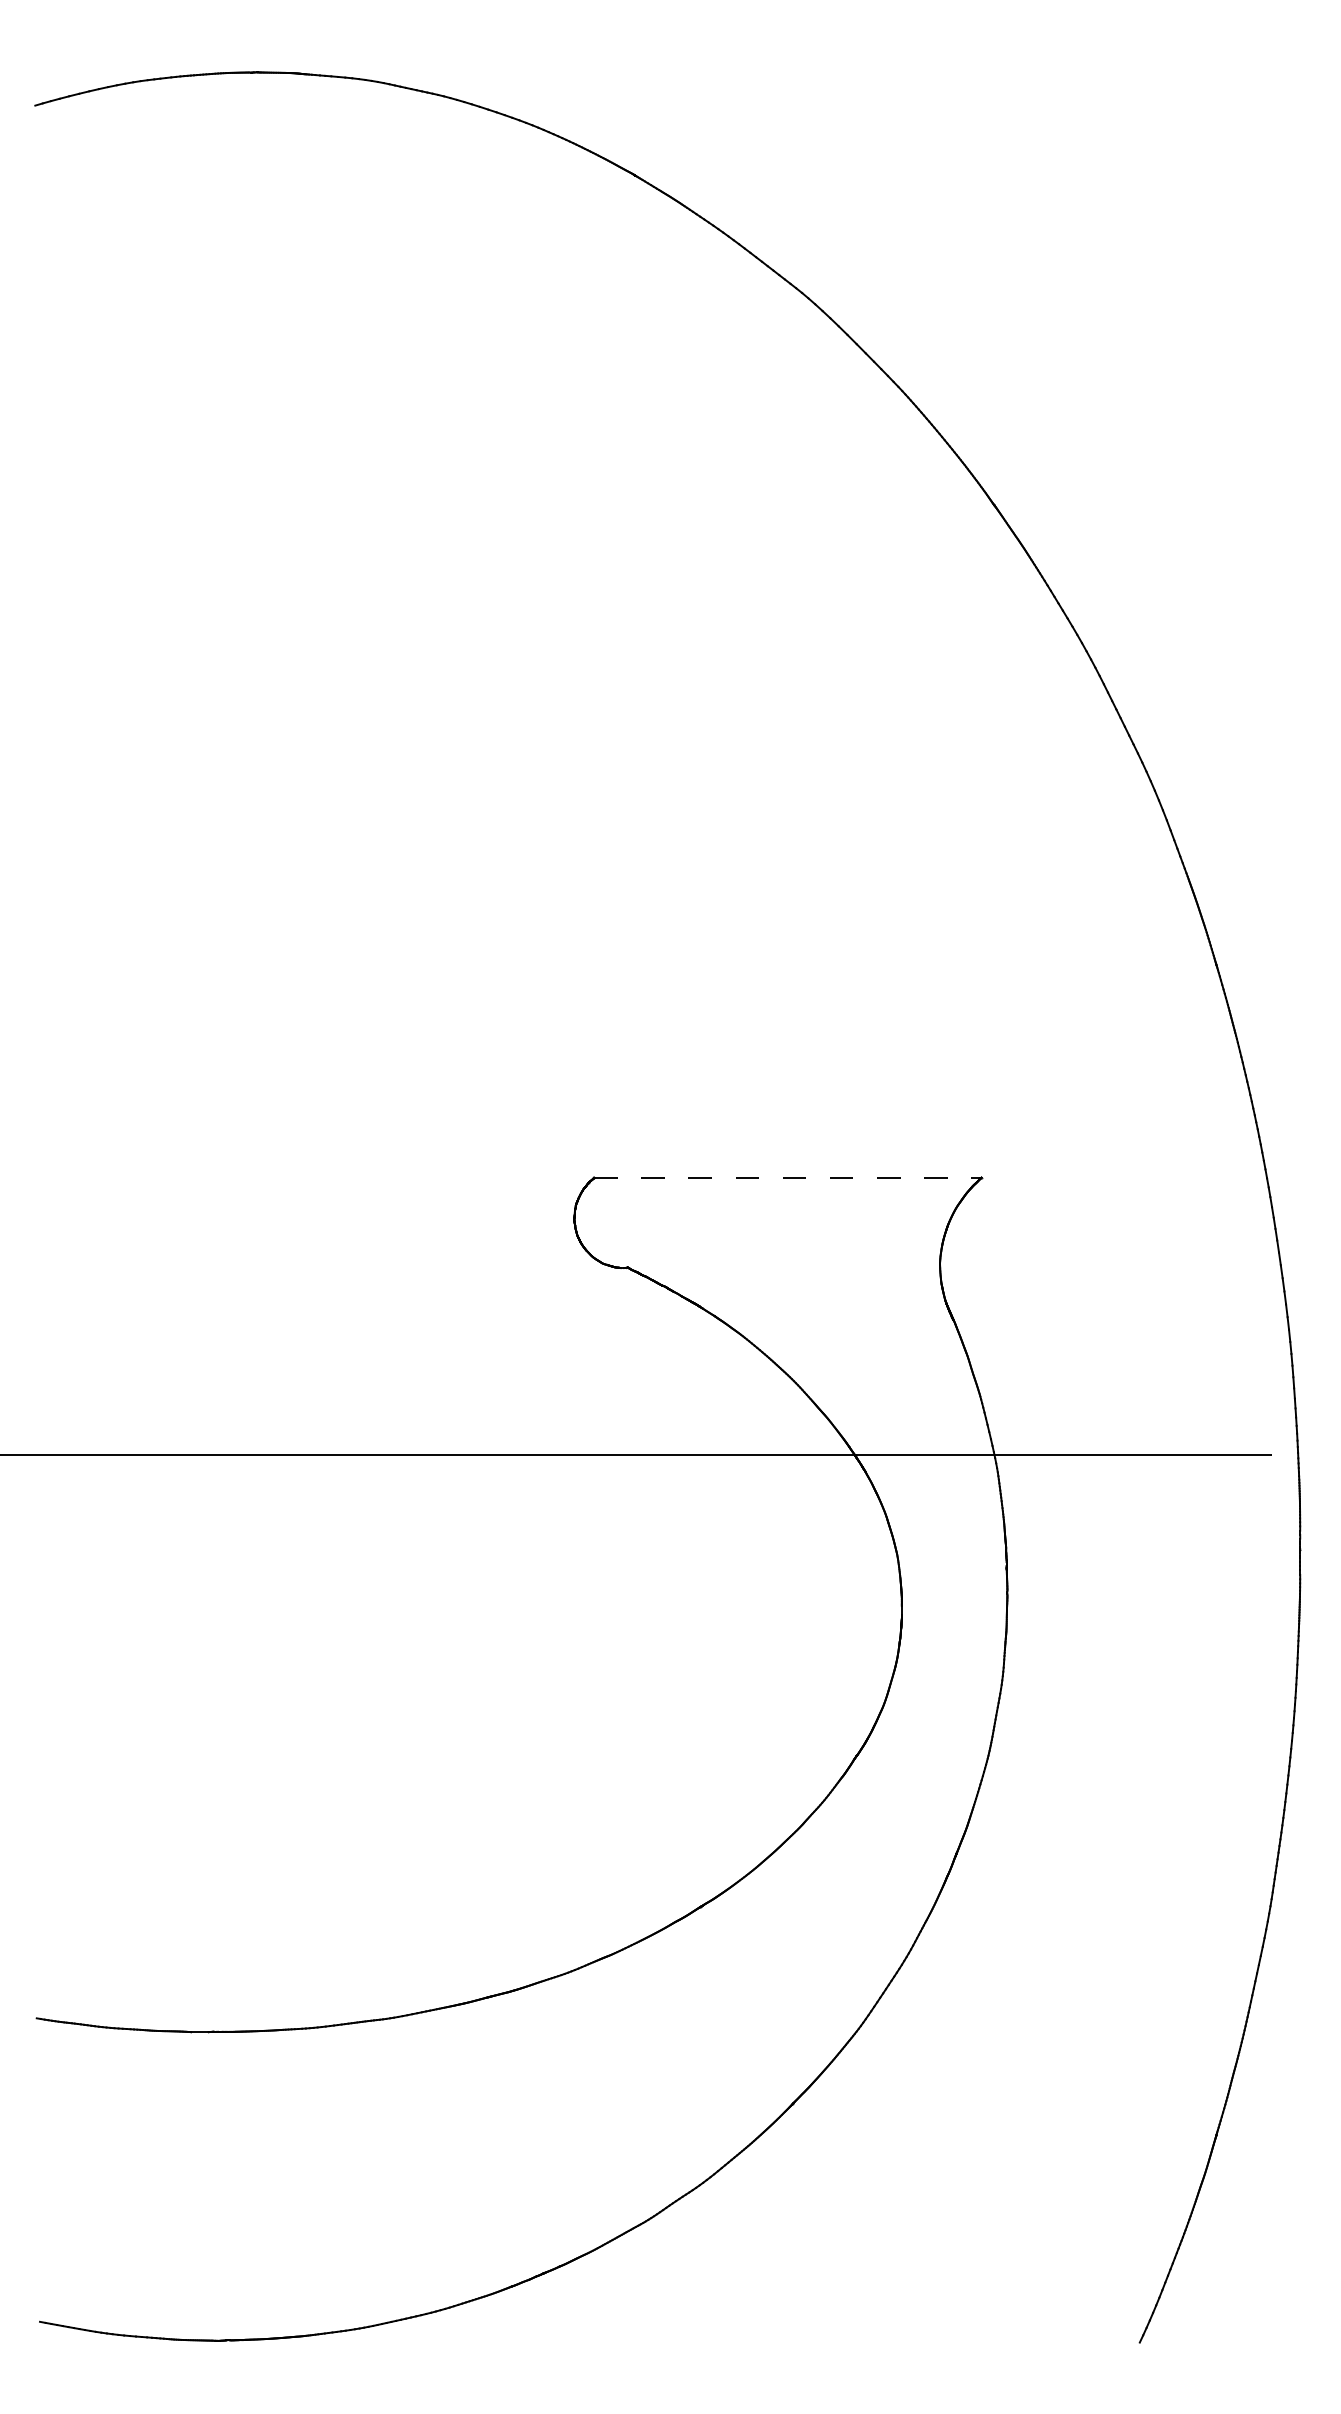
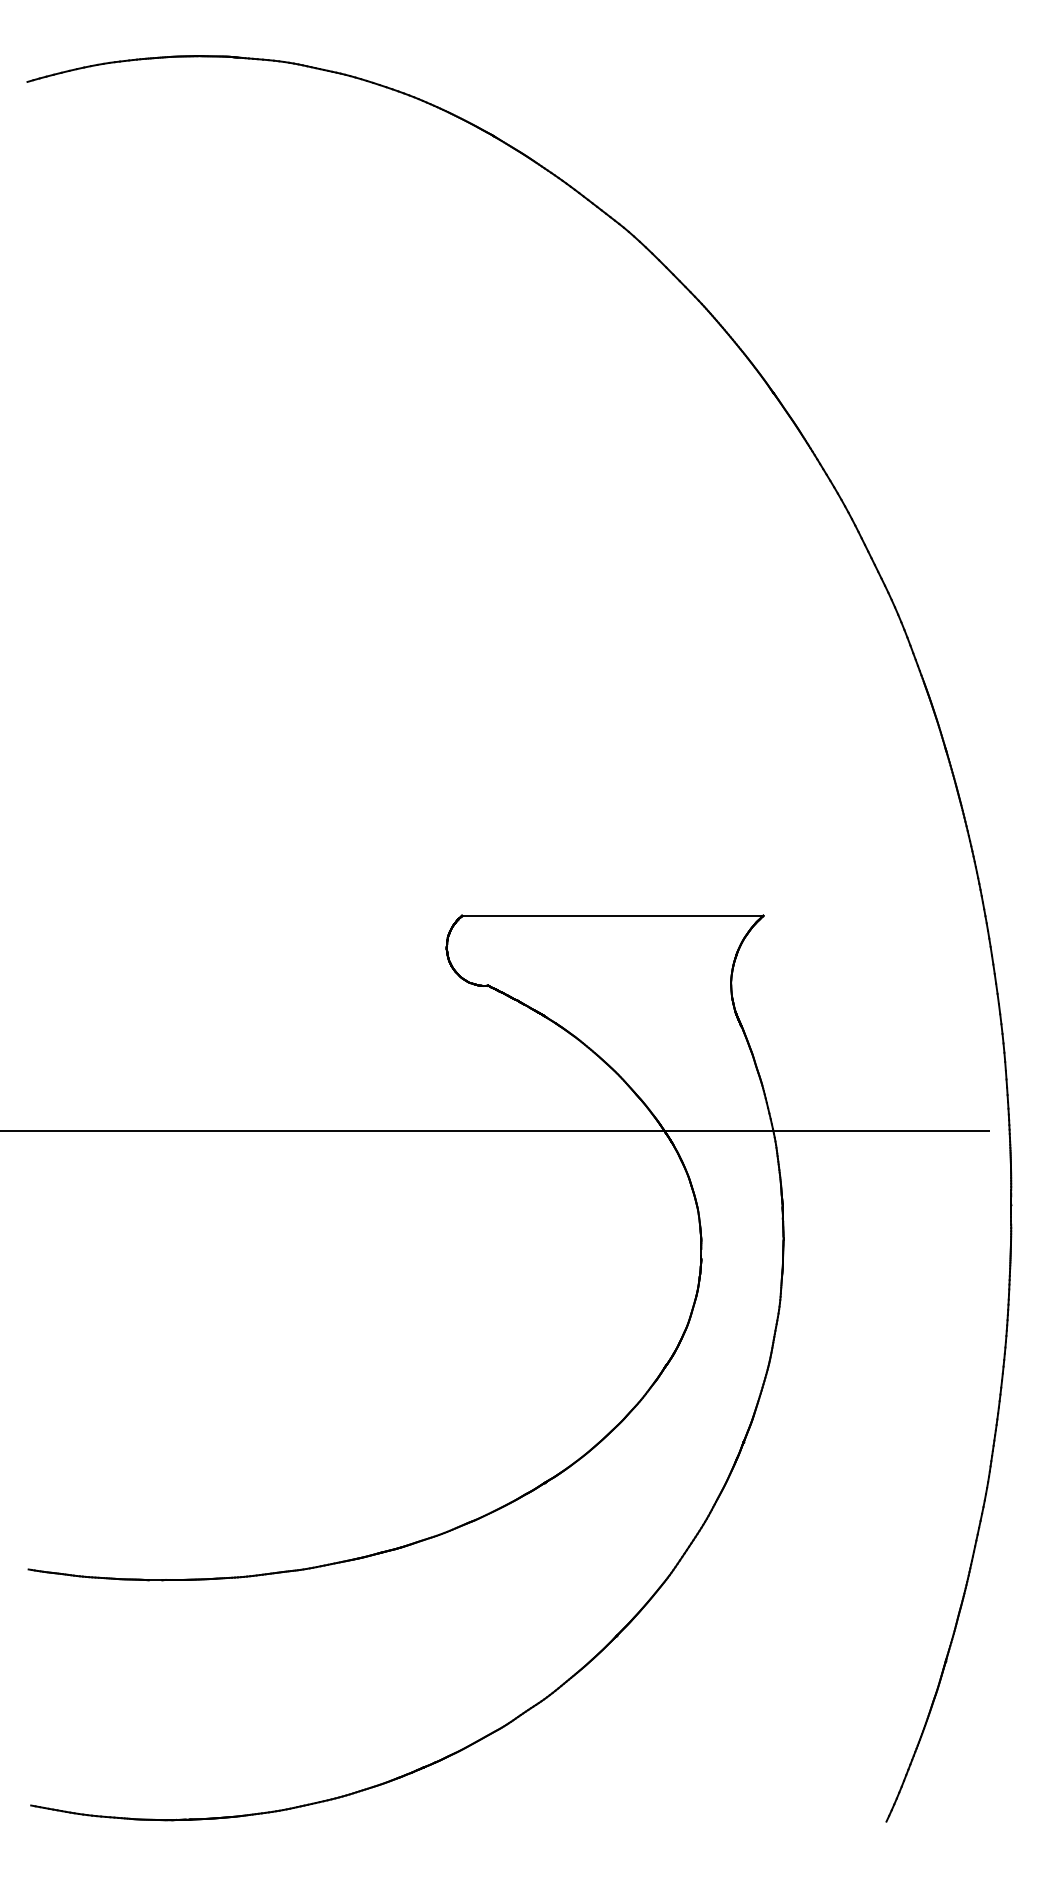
line: (787, 1177) -> (612, 915), dashed -> solid

